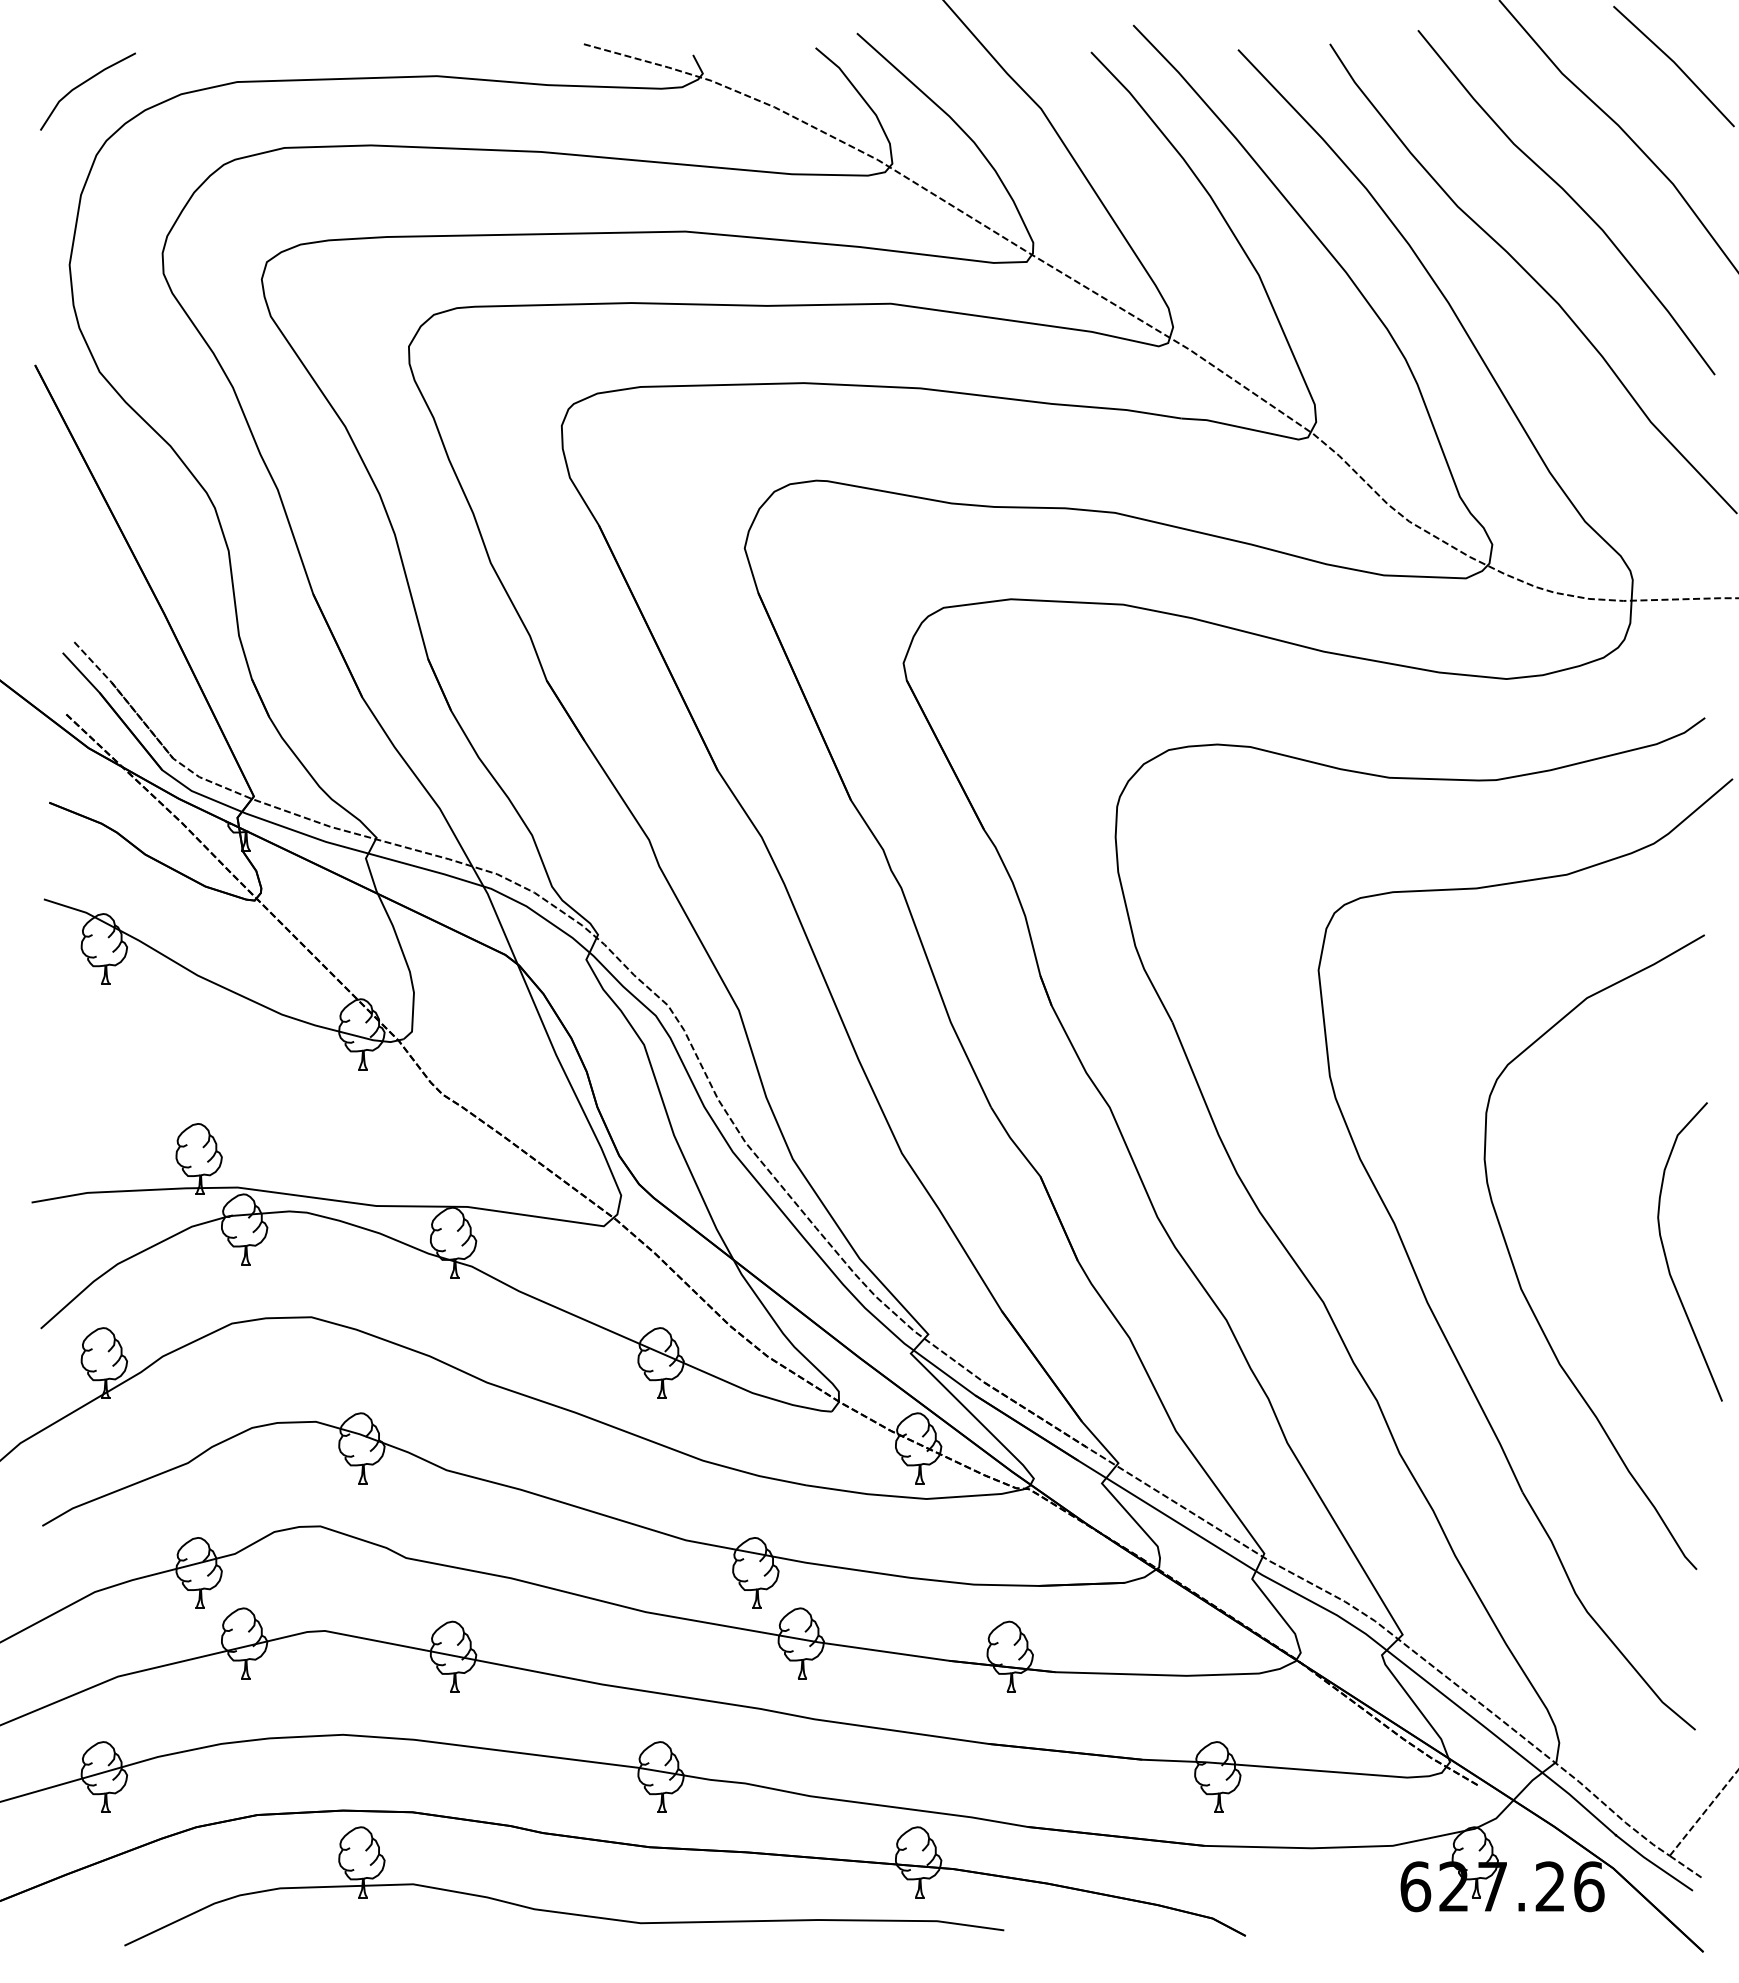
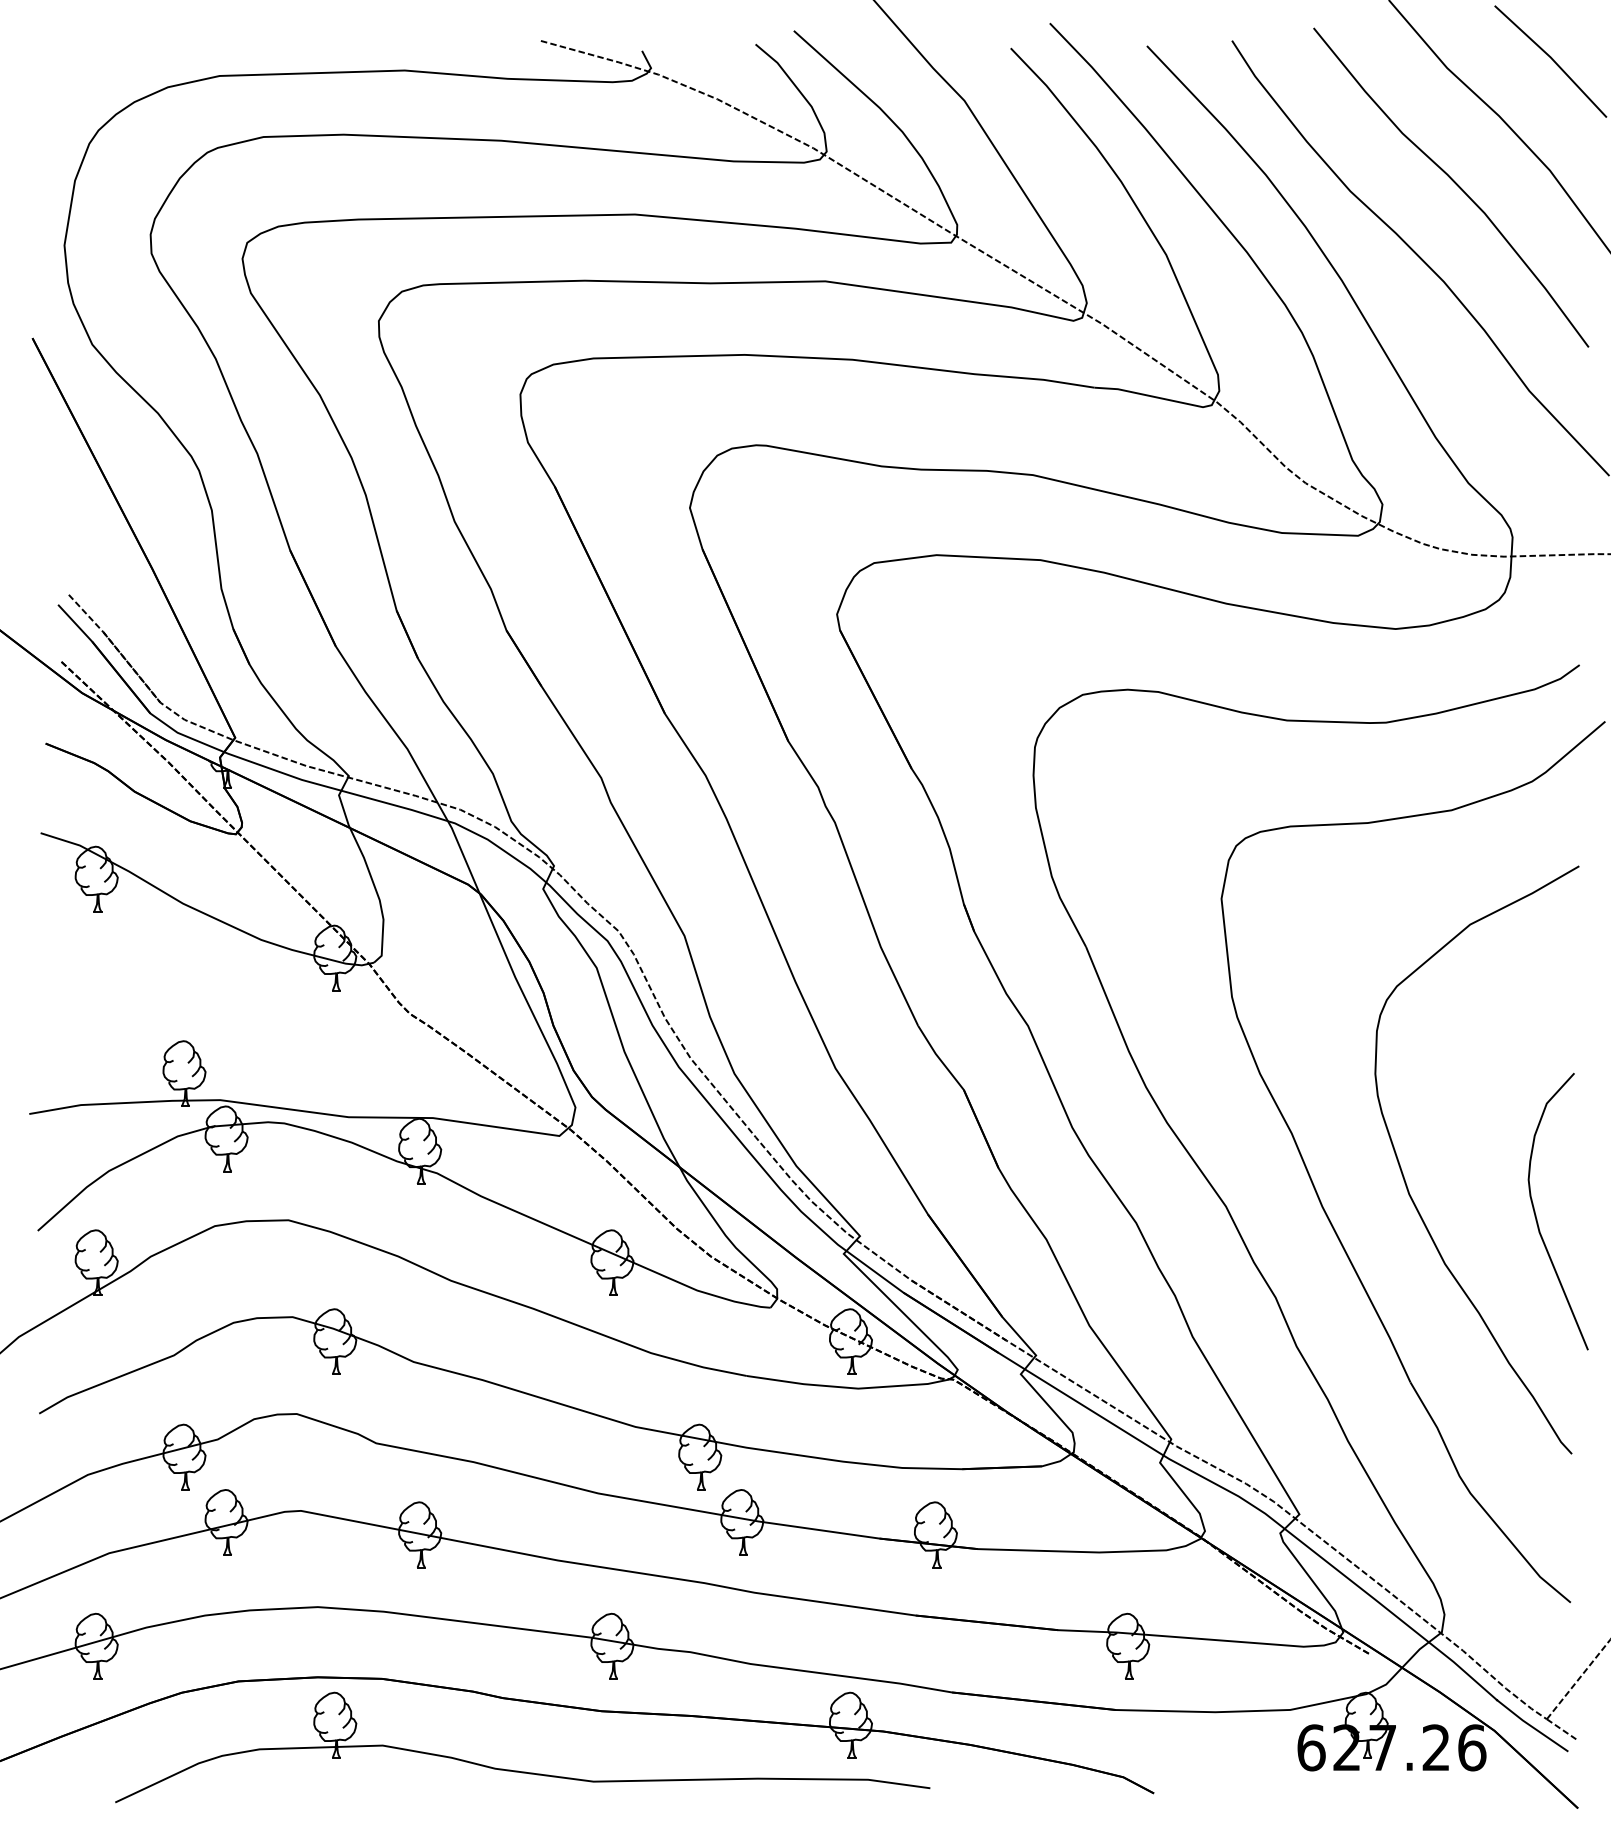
line: (83, 84) -> (77, 78), removed
curve: (1666, 1255) -> (1536, 1214), moved

